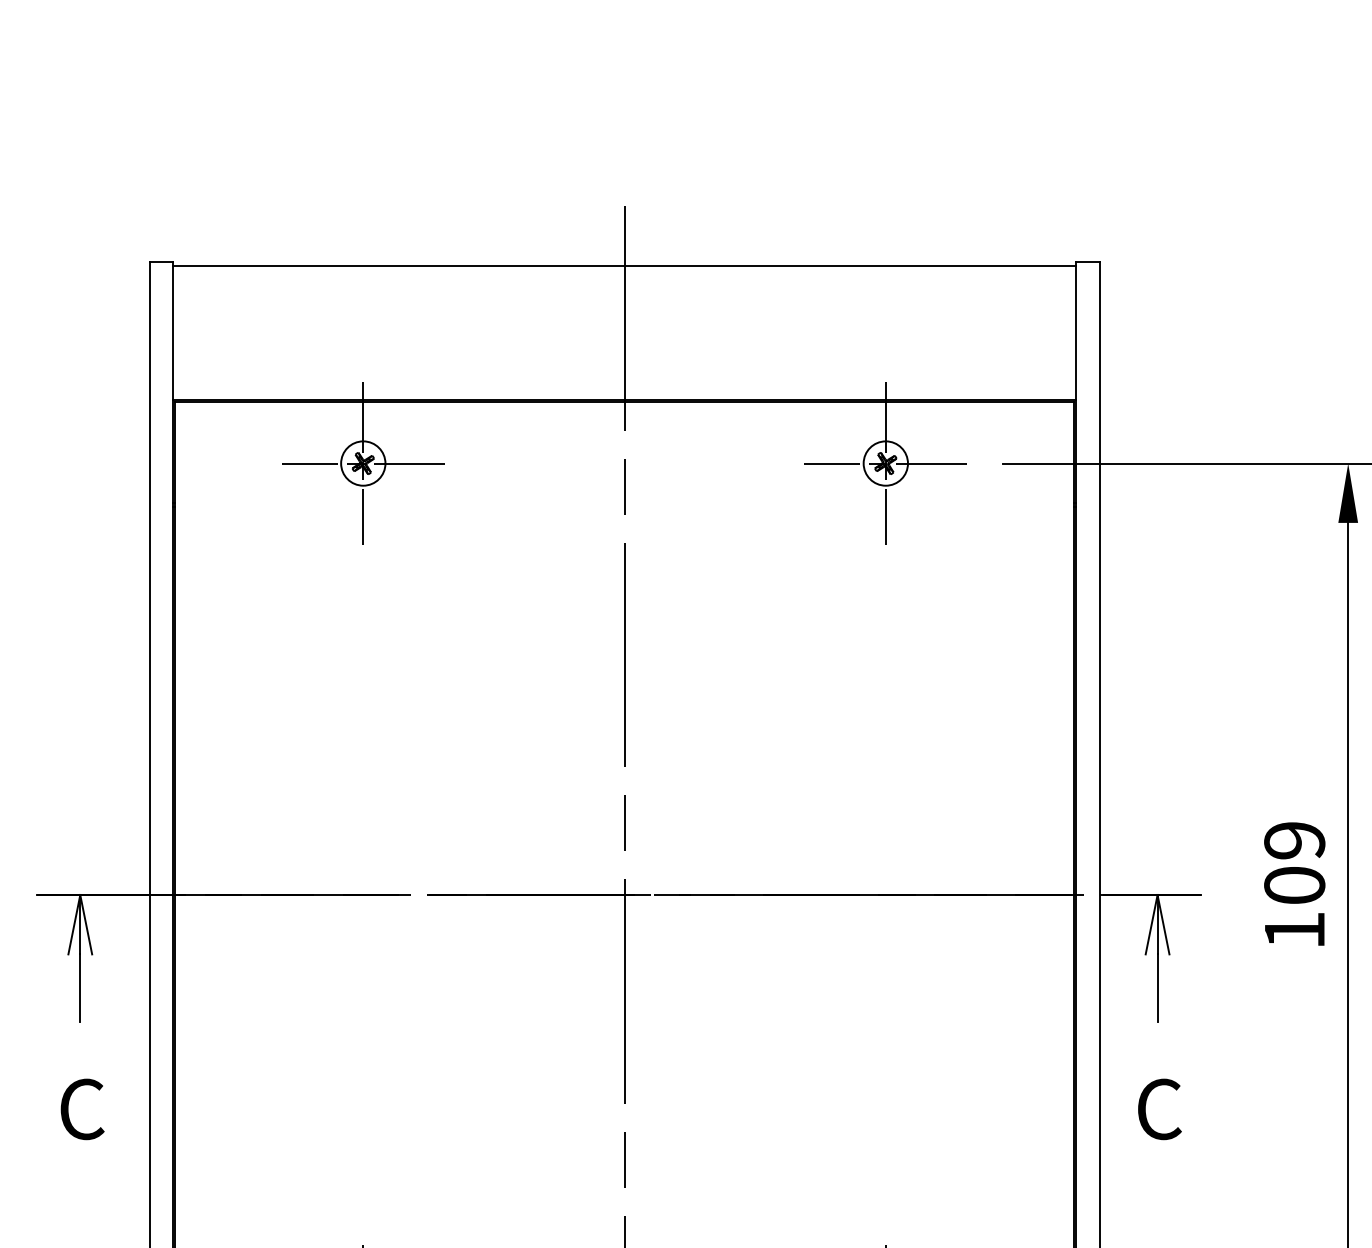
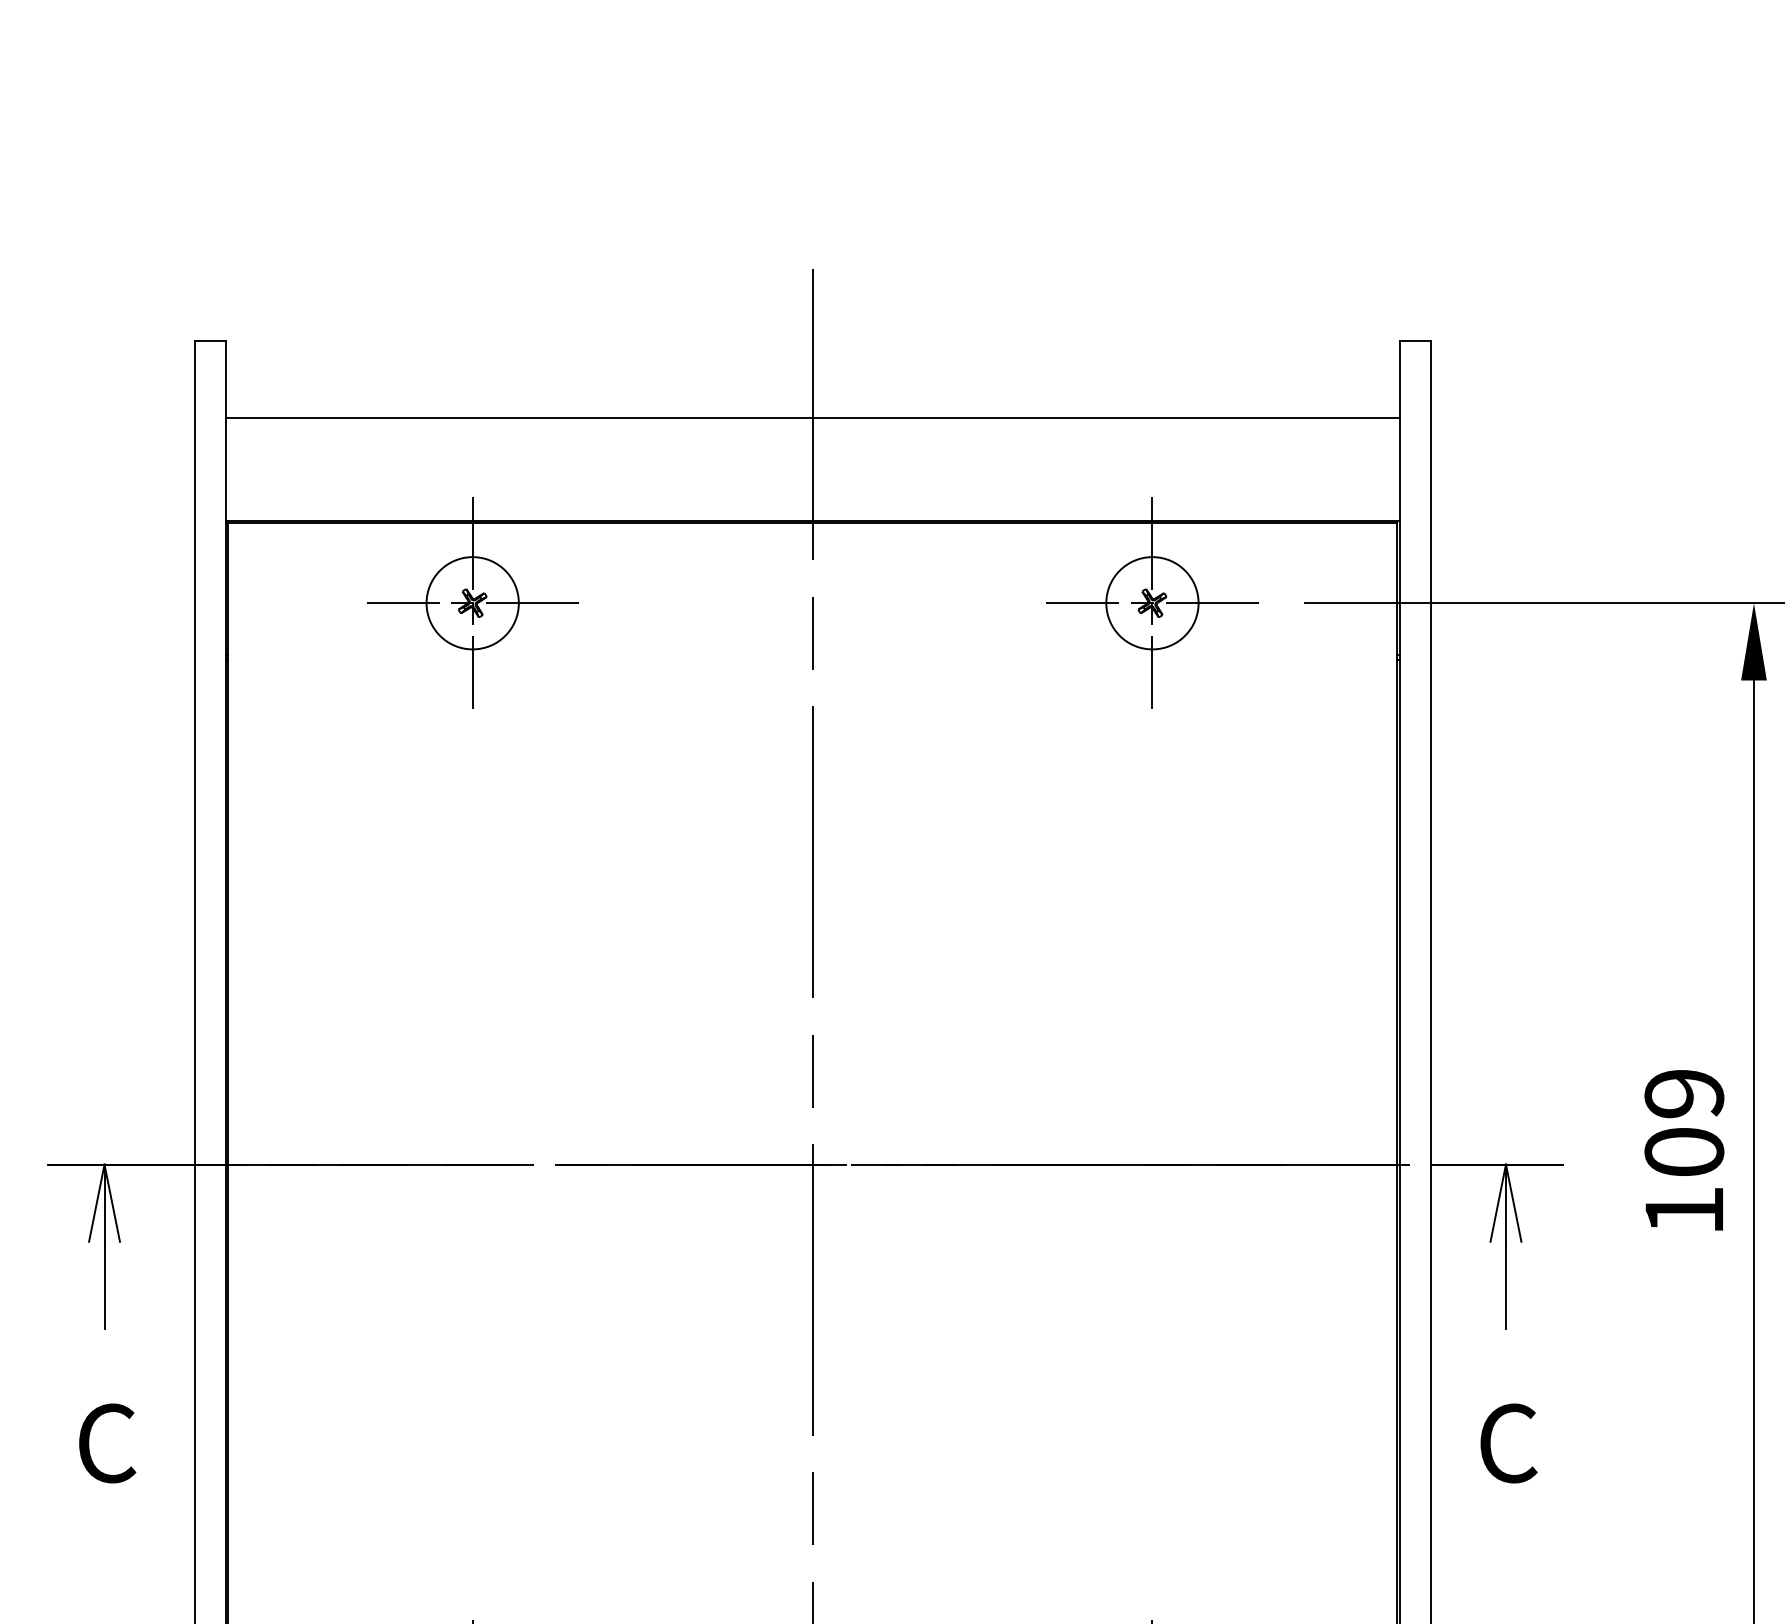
line: (624, 265) -> (812, 417), moved
circle: (363, 463) -> (472, 603), size x1.6
circle: (885, 463) -> (1152, 603), size x1.6

